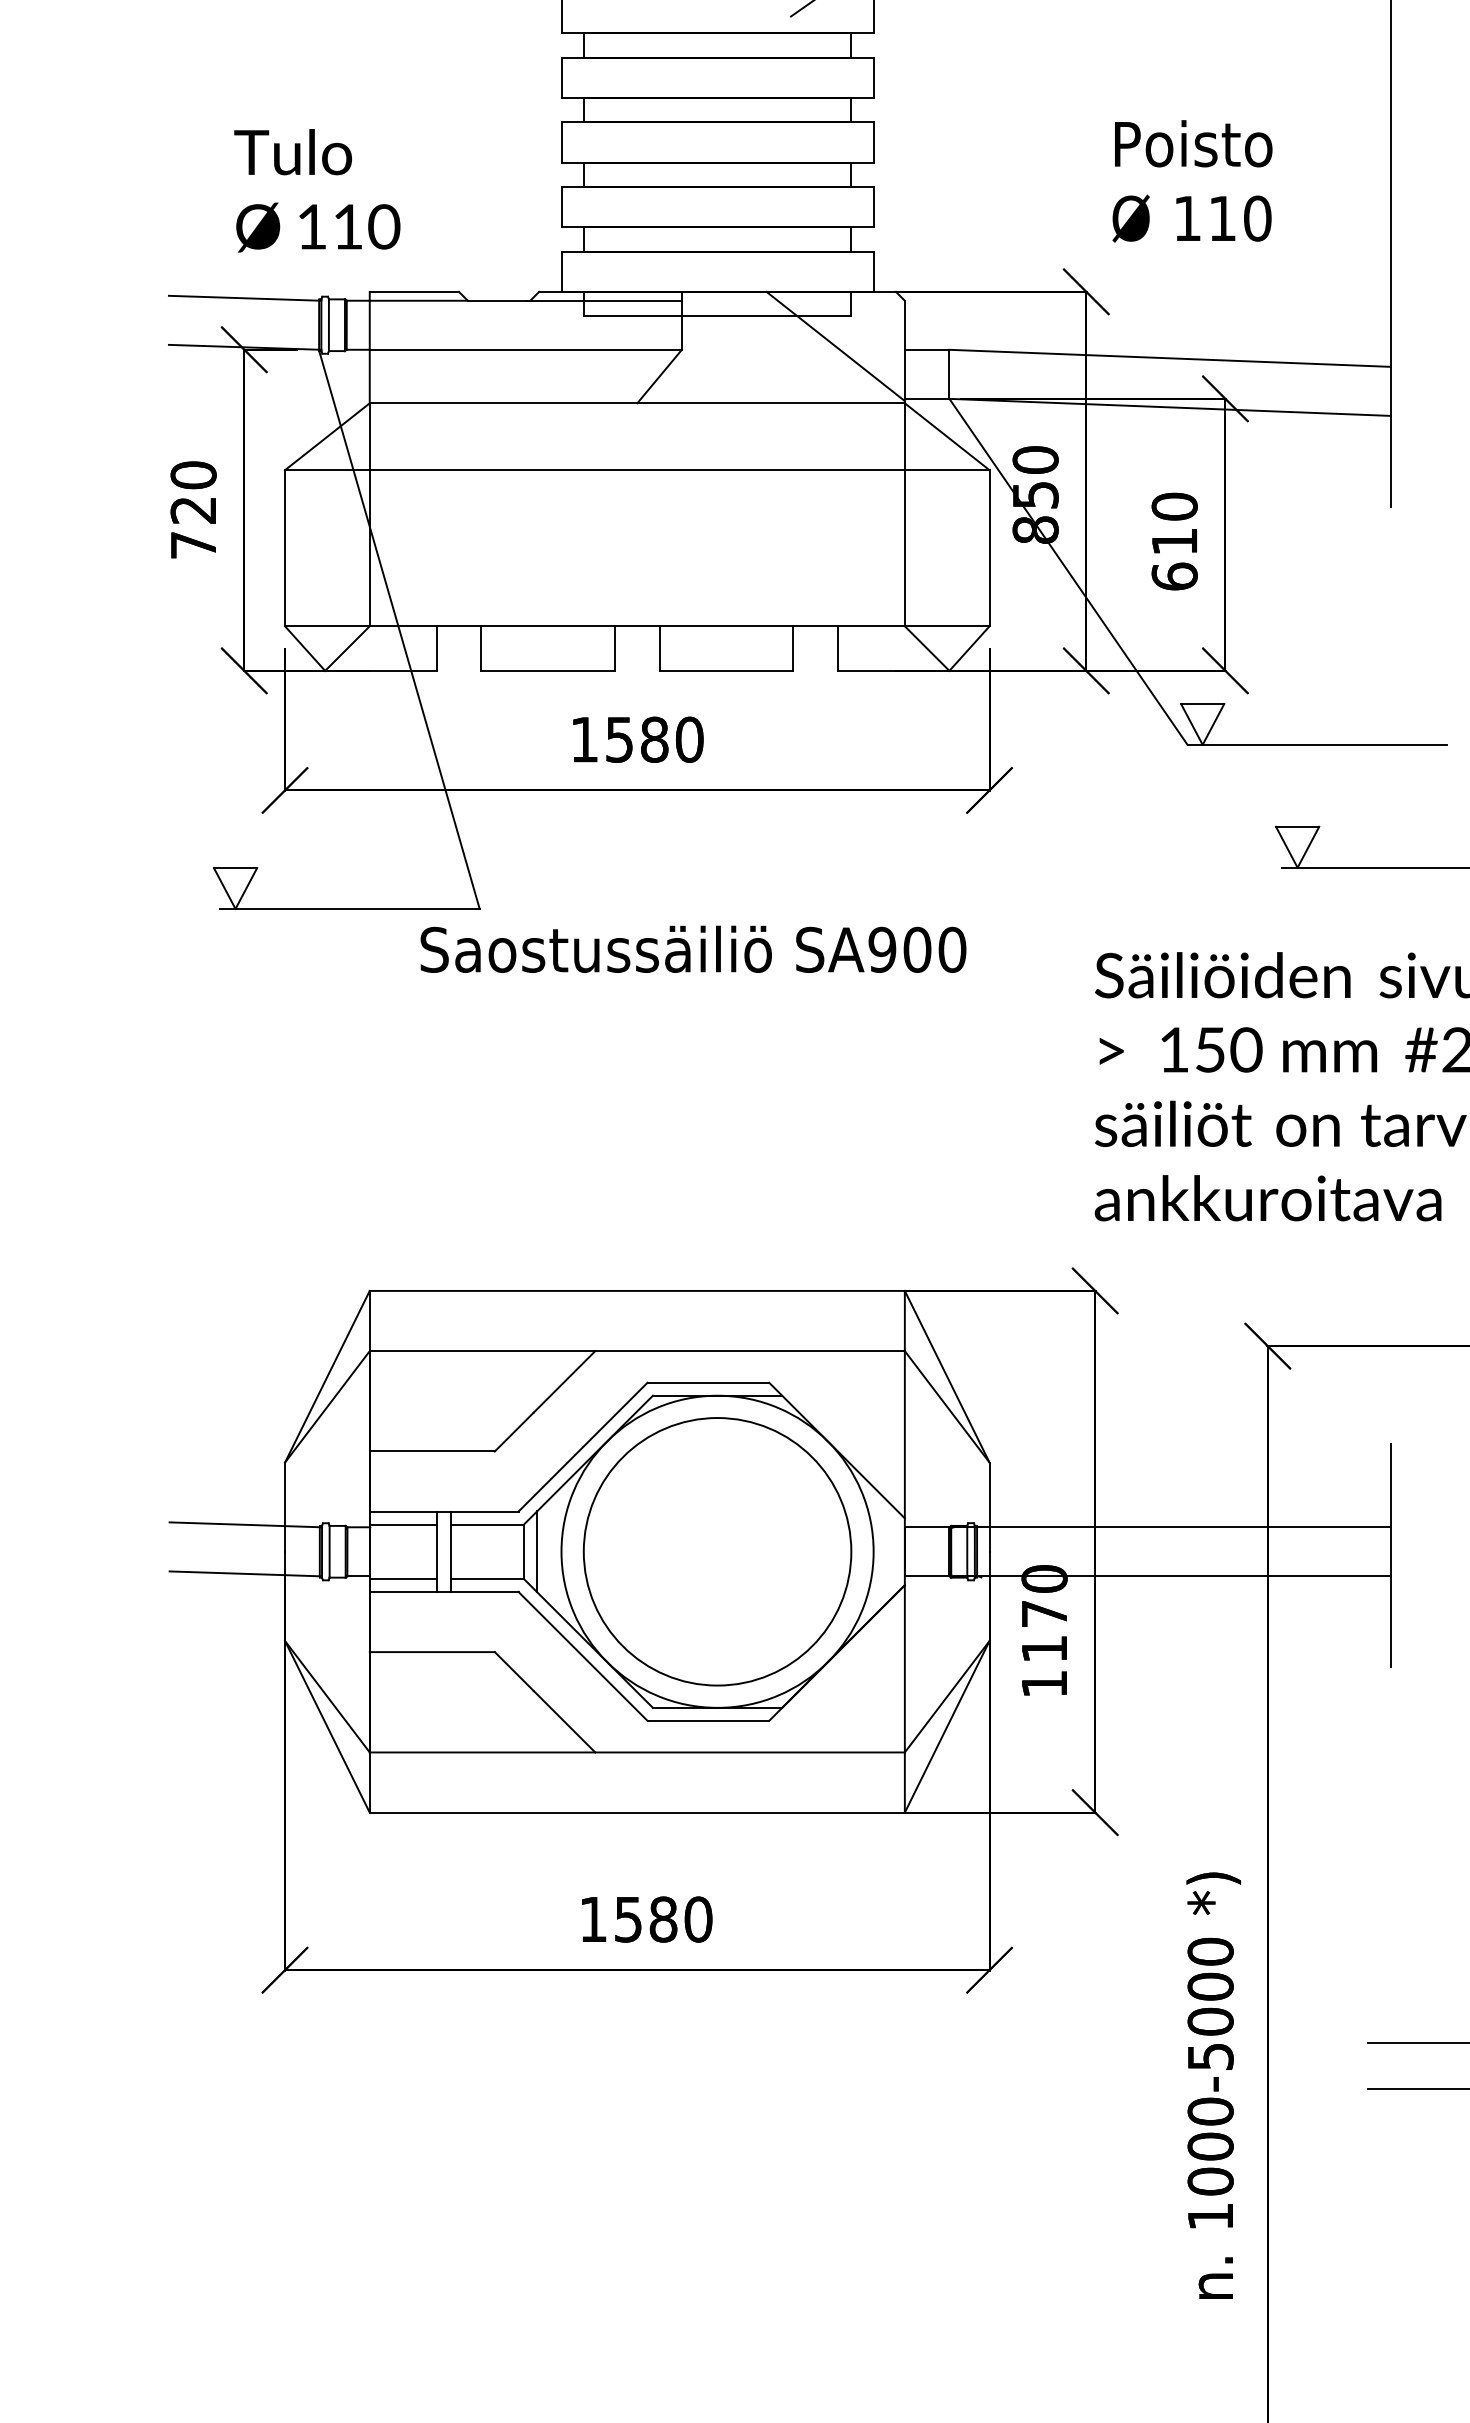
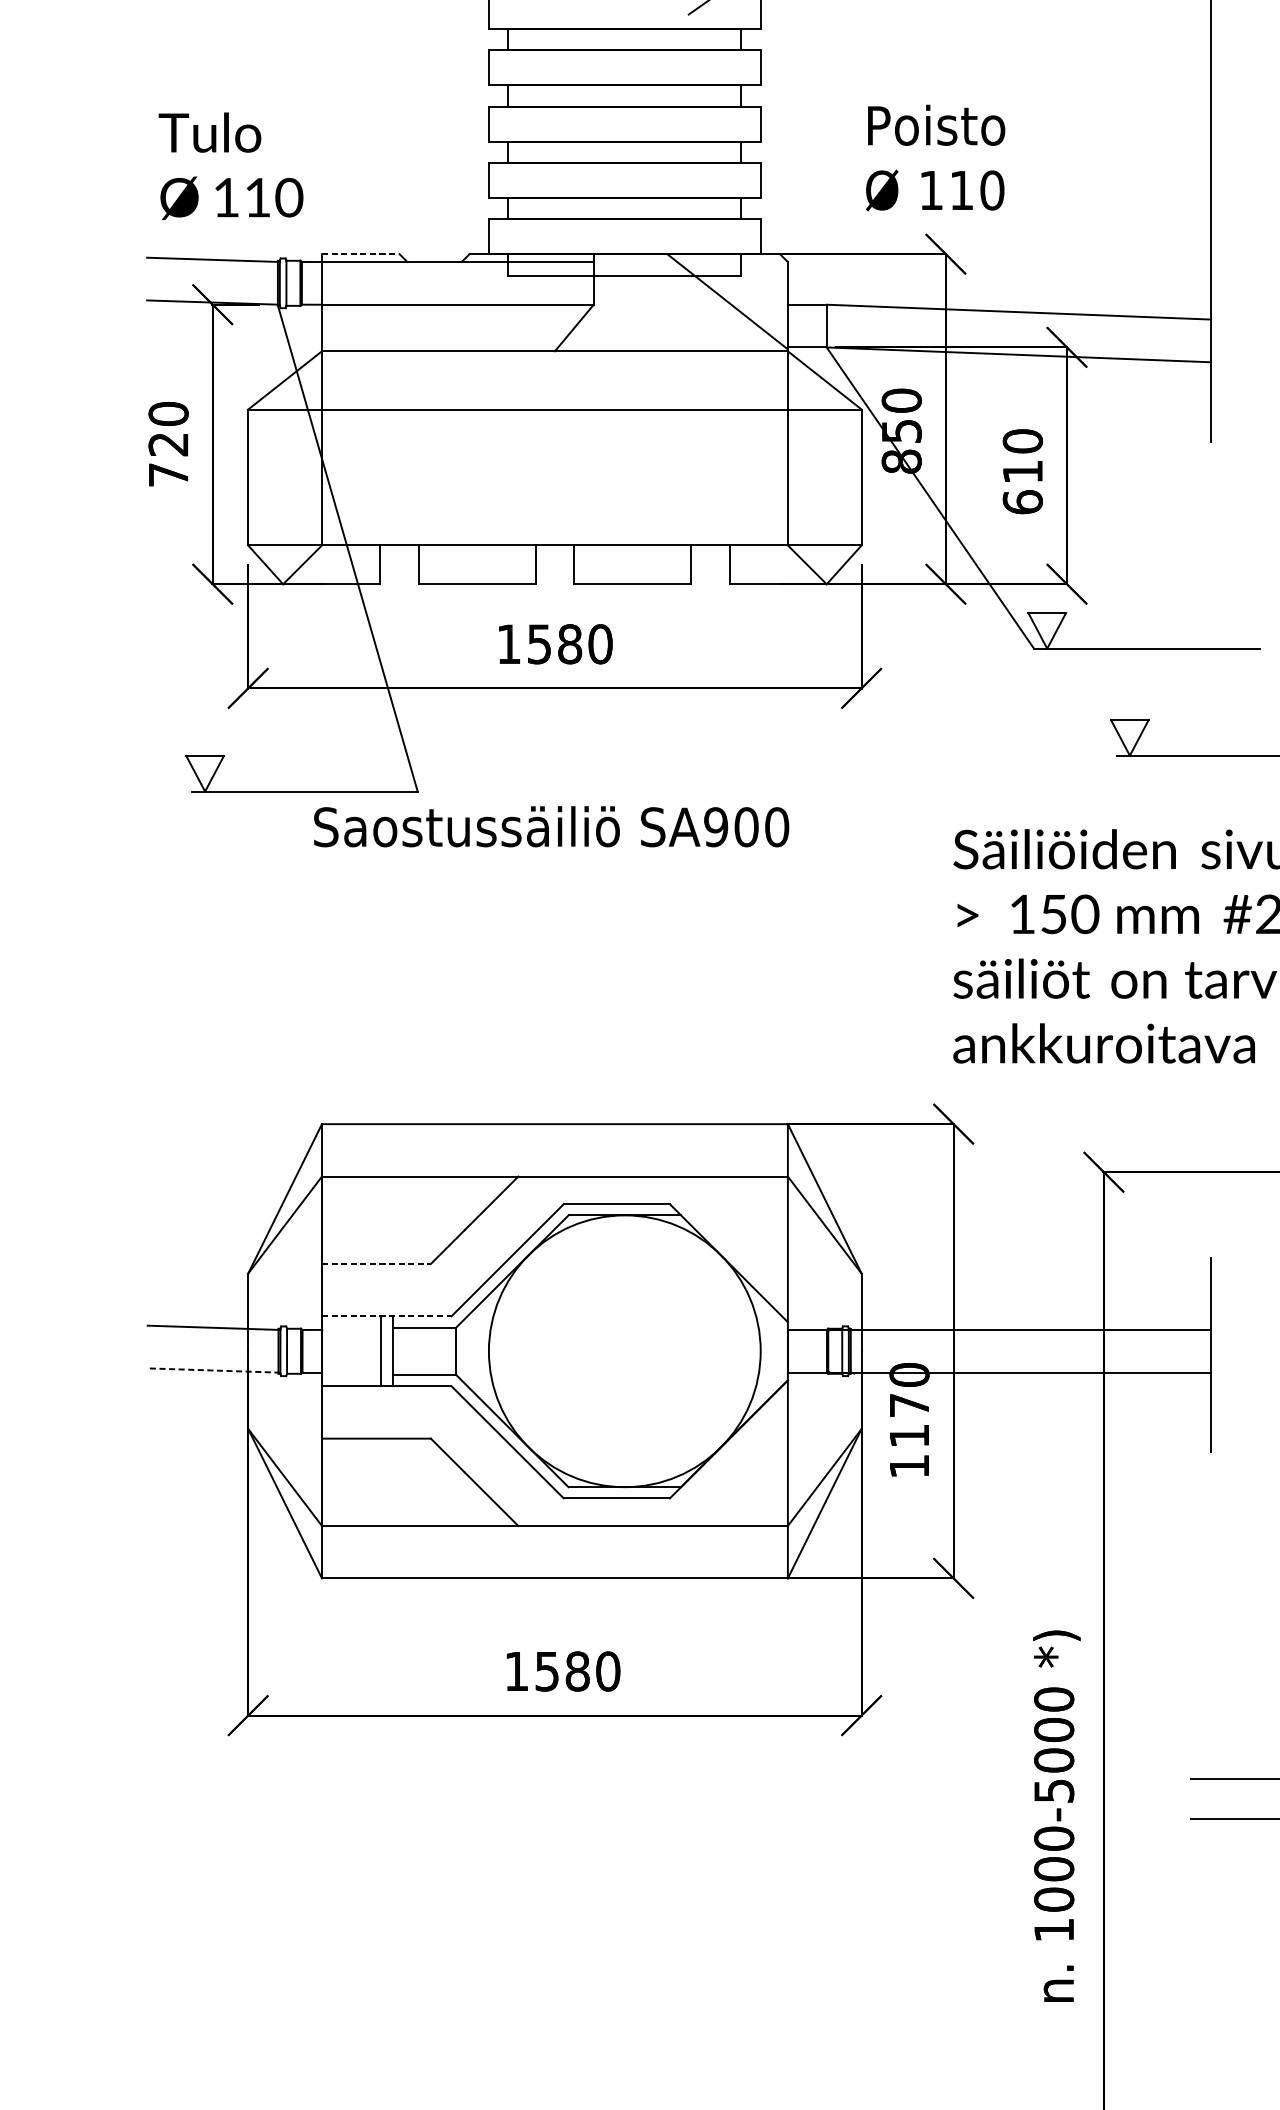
text: (1192, 181) -> (935, 158), moved
text: (317, 190) -> (231, 166), moved
line: (414, 291) -> (360, 253), solid -> dashed
text: (693, 948) -> (551, 826), moved
line: (432, 1451) -> (376, 1263), solid -> dashed
line: (444, 1511) -> (387, 1316), solid -> dashed
line: (403, 1524) -> (351, 1327), removed
line: (537, 1551) -> (468, 1351), removed
circle: (717, 1551) -> (624, 1351), removed
line: (245, 1573) -> (213, 1370), solid -> dashed
line: (403, 1578) -> (351, 1374), removed

